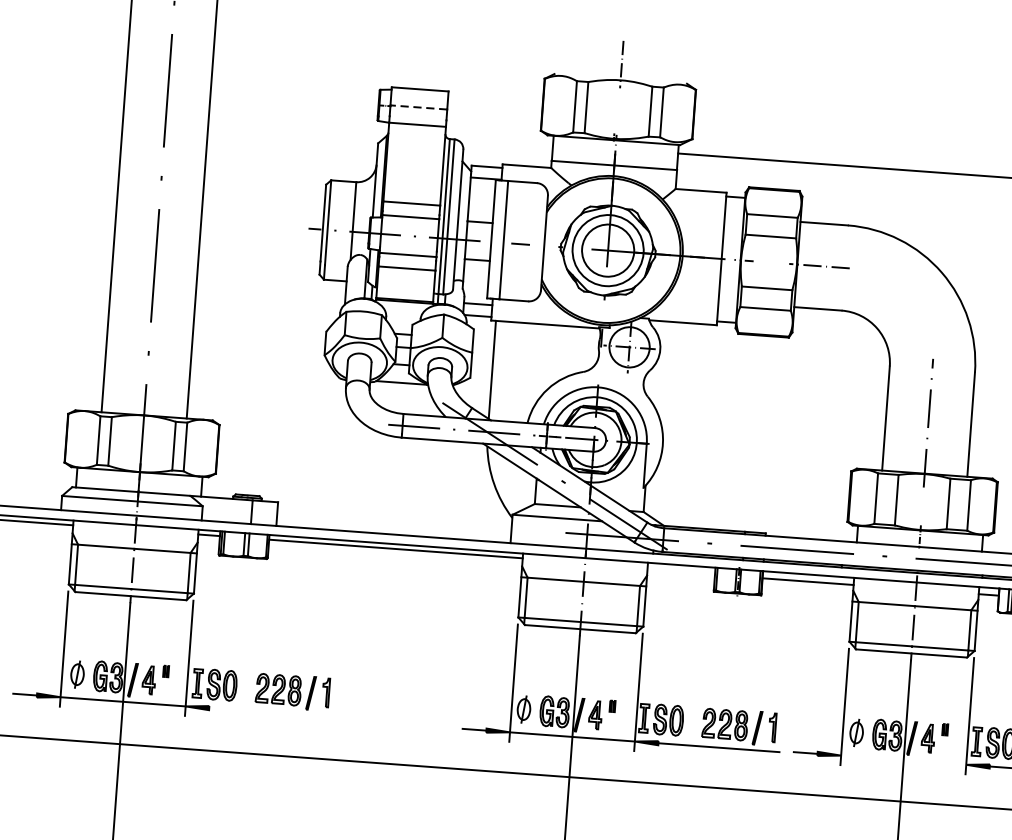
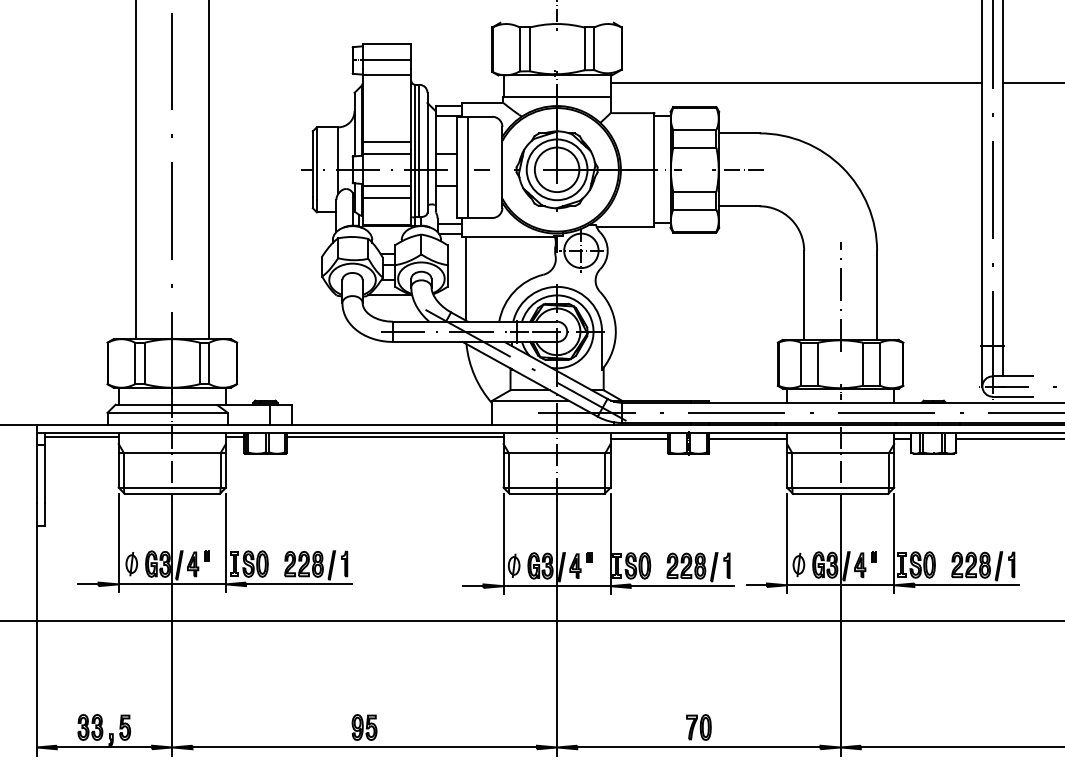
line: (418, 107) -> (386, 59), dashed -> solid
line: (681, 572) -> (639, 439), added
line: (270, 712) -> (298, 584), added
line: (903, 760) -> (840, 585), added

